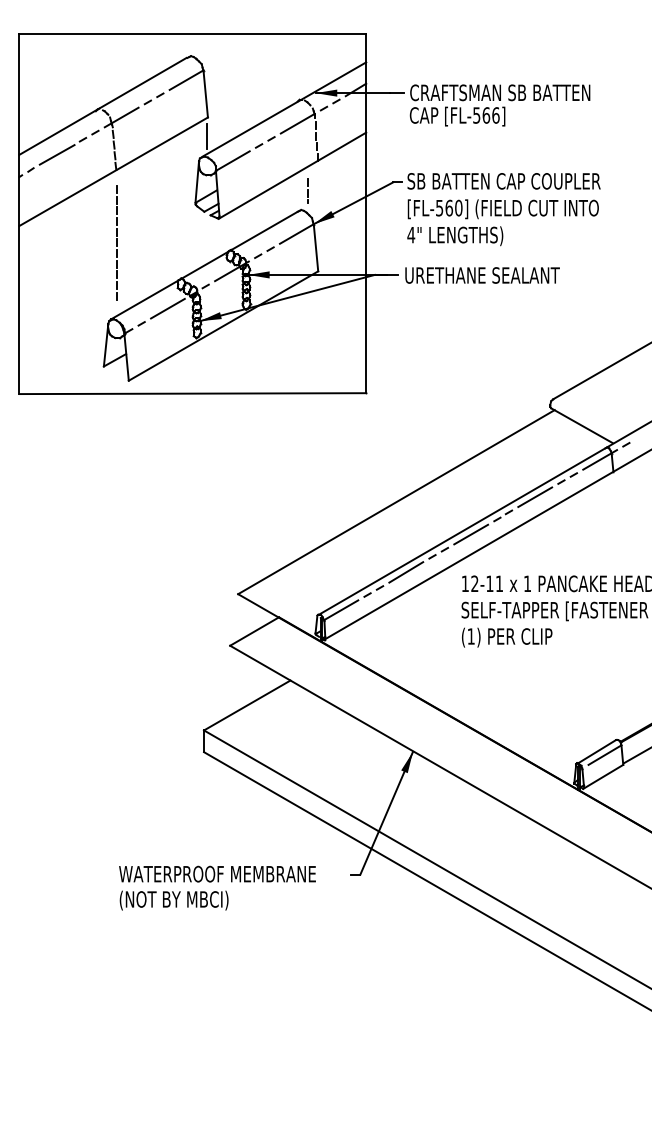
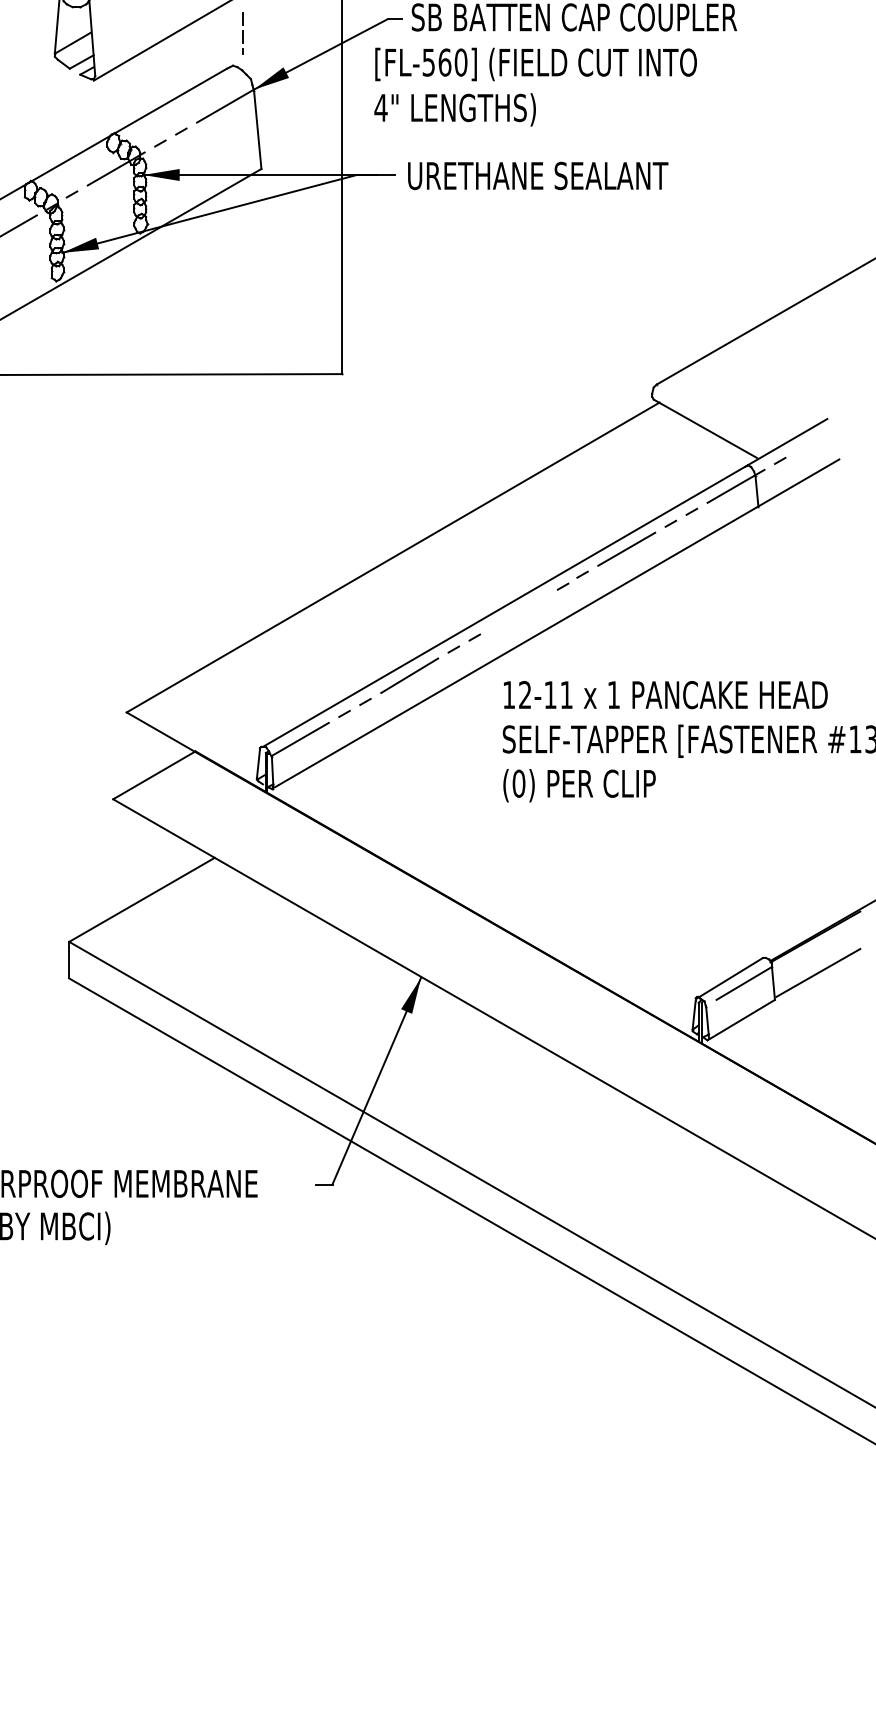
text: (502, 222) -> (534, 86), moved
line: (471, 534) -> (519, 611), removed
text: (470, 636) -> (517, 783), (1) -> (0)

